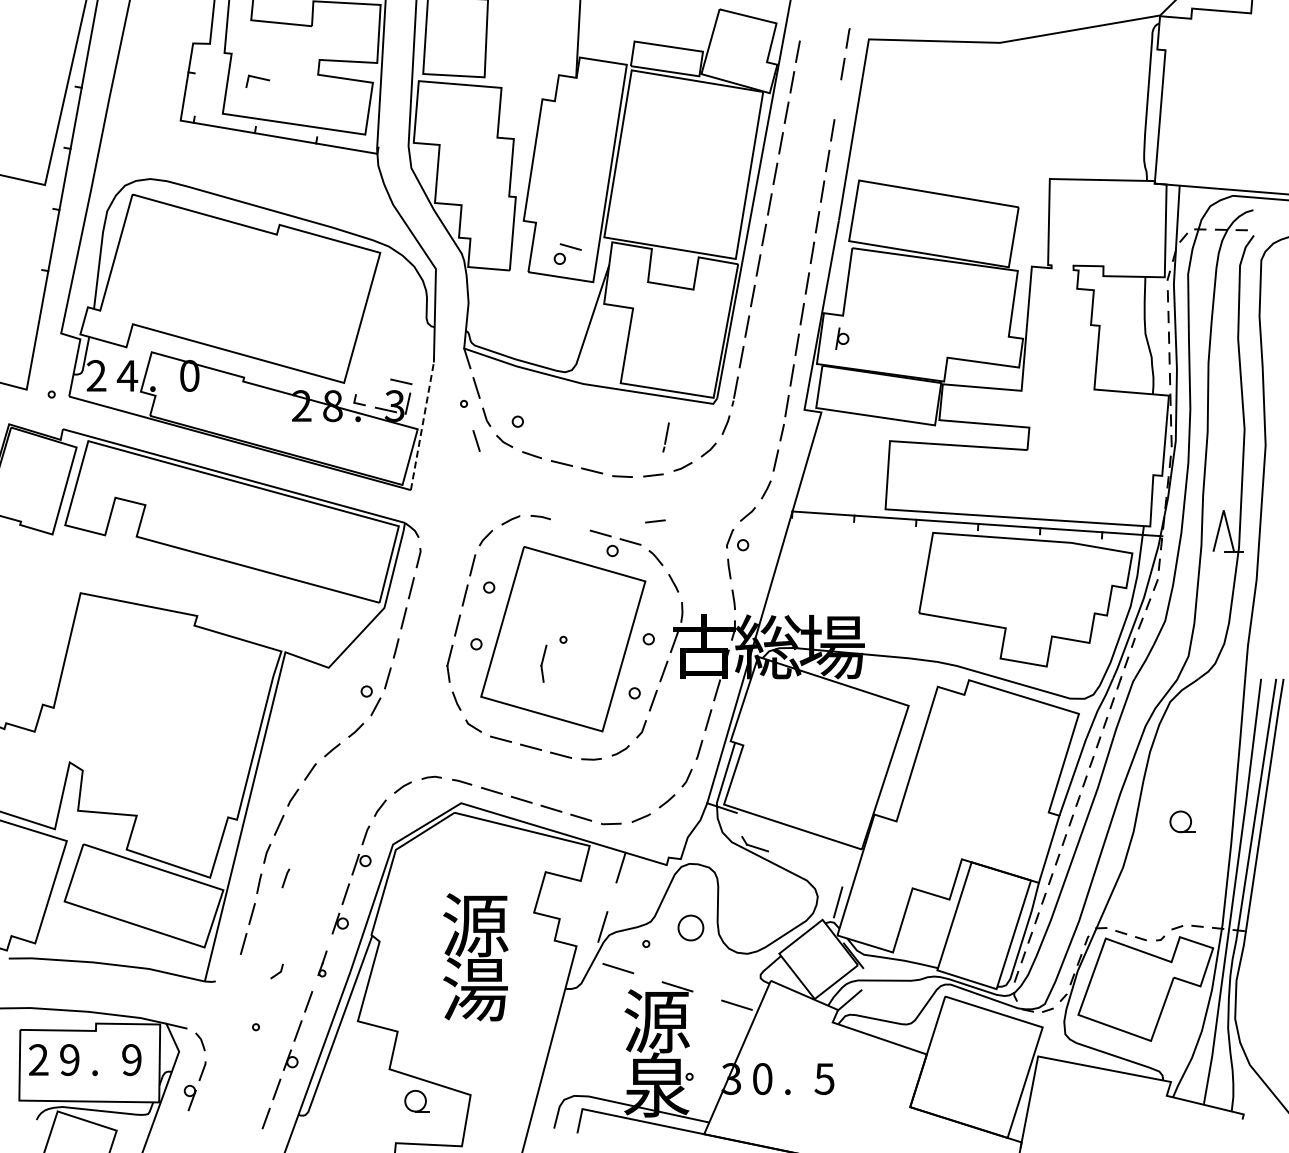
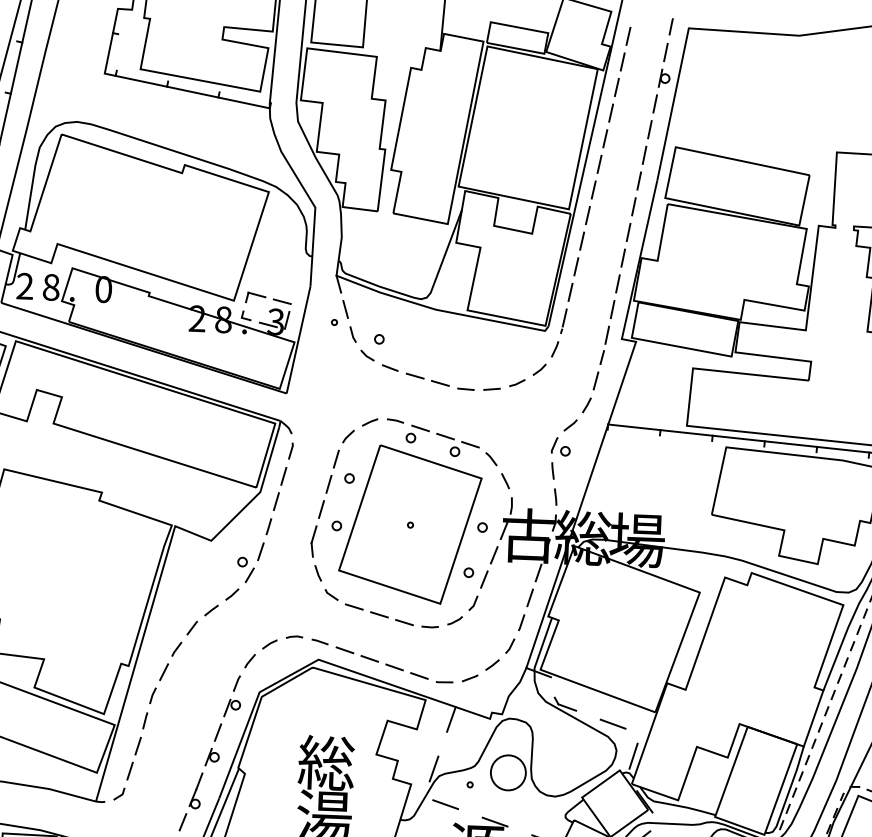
part: (257, 80) -> (255, 296), moved
part: (567, 253) -> (417, 433), moved
part: (842, 338) -> (664, 78), moved
text: (127, 375) -> (51, 287), 4 -> 8
line: (422, 426) -> (298, 340), dashed -> solid
line: (665, 437) -> (503, 357), removed
line: (476, 440) -> (343, 353), removed
line: (655, 521) -> (492, 428), removed
part: (543, 663) -> (392, 544), removed
line: (812, 865) -> (613, 724), added
line: (285, 878) -> (167, 717), removed
text: (475, 924) -> (326, 762), 源 -> 総
circle: (690, 927) -> (508, 772), size x1.67
part: (322, 963) -> (195, 790), size x1.67
line: (276, 973) -> (118, 795), moved

